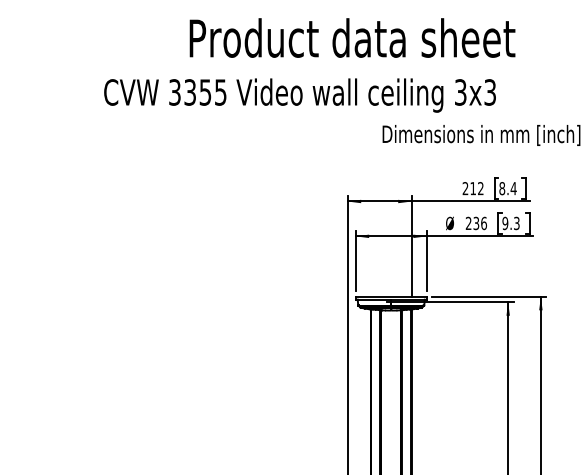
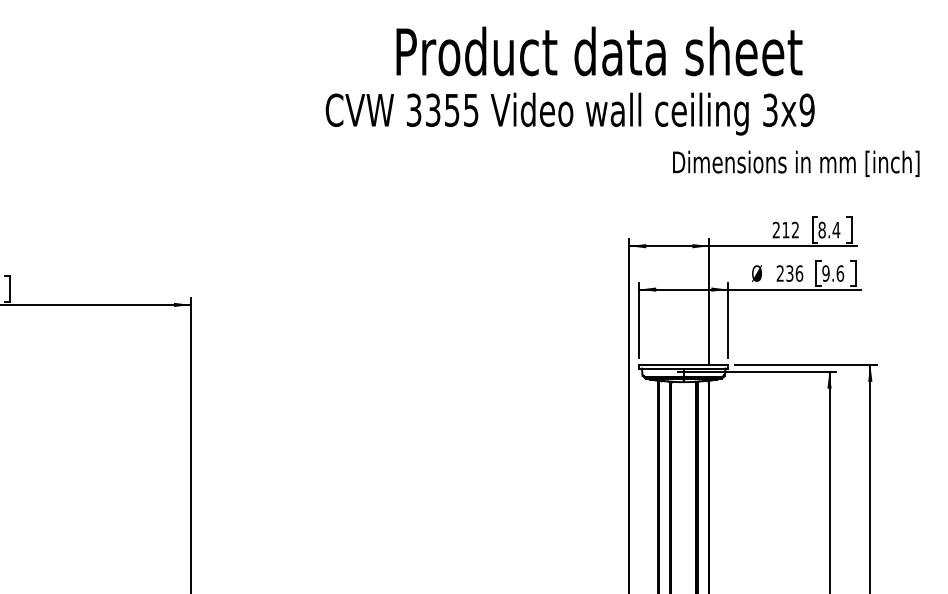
text: (352, 38) -> (599, 51), moved
text: (489, 91) -> (806, 109), 3x3 -> 3x9
text: (516, 223) -> (840, 273), 9.3 -> 9.6

